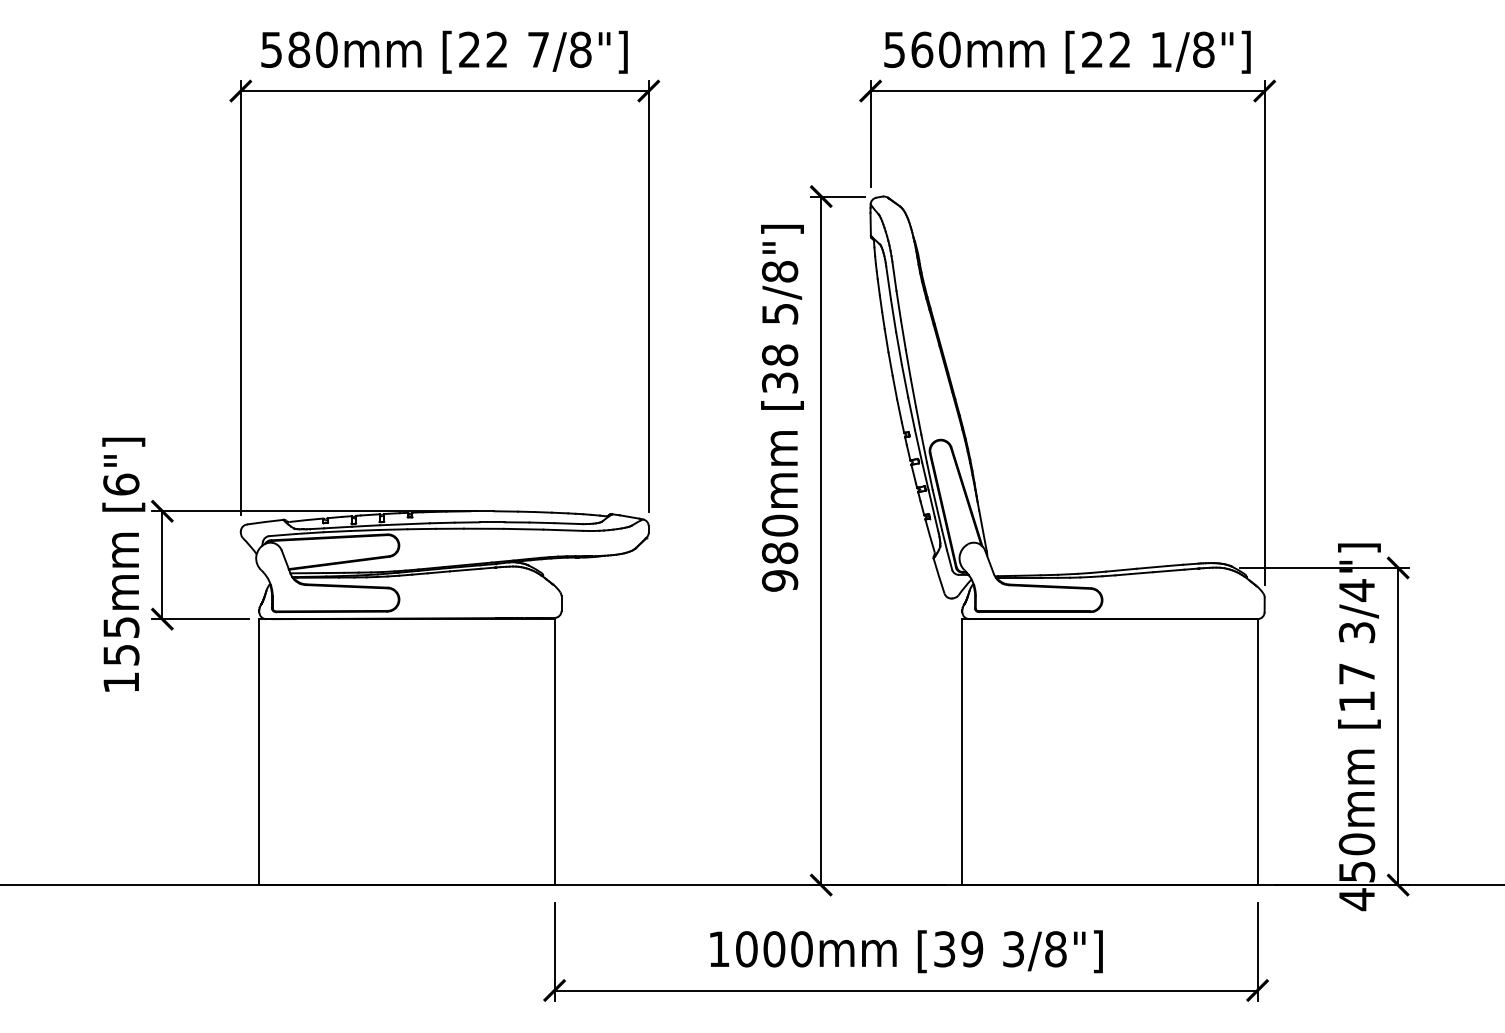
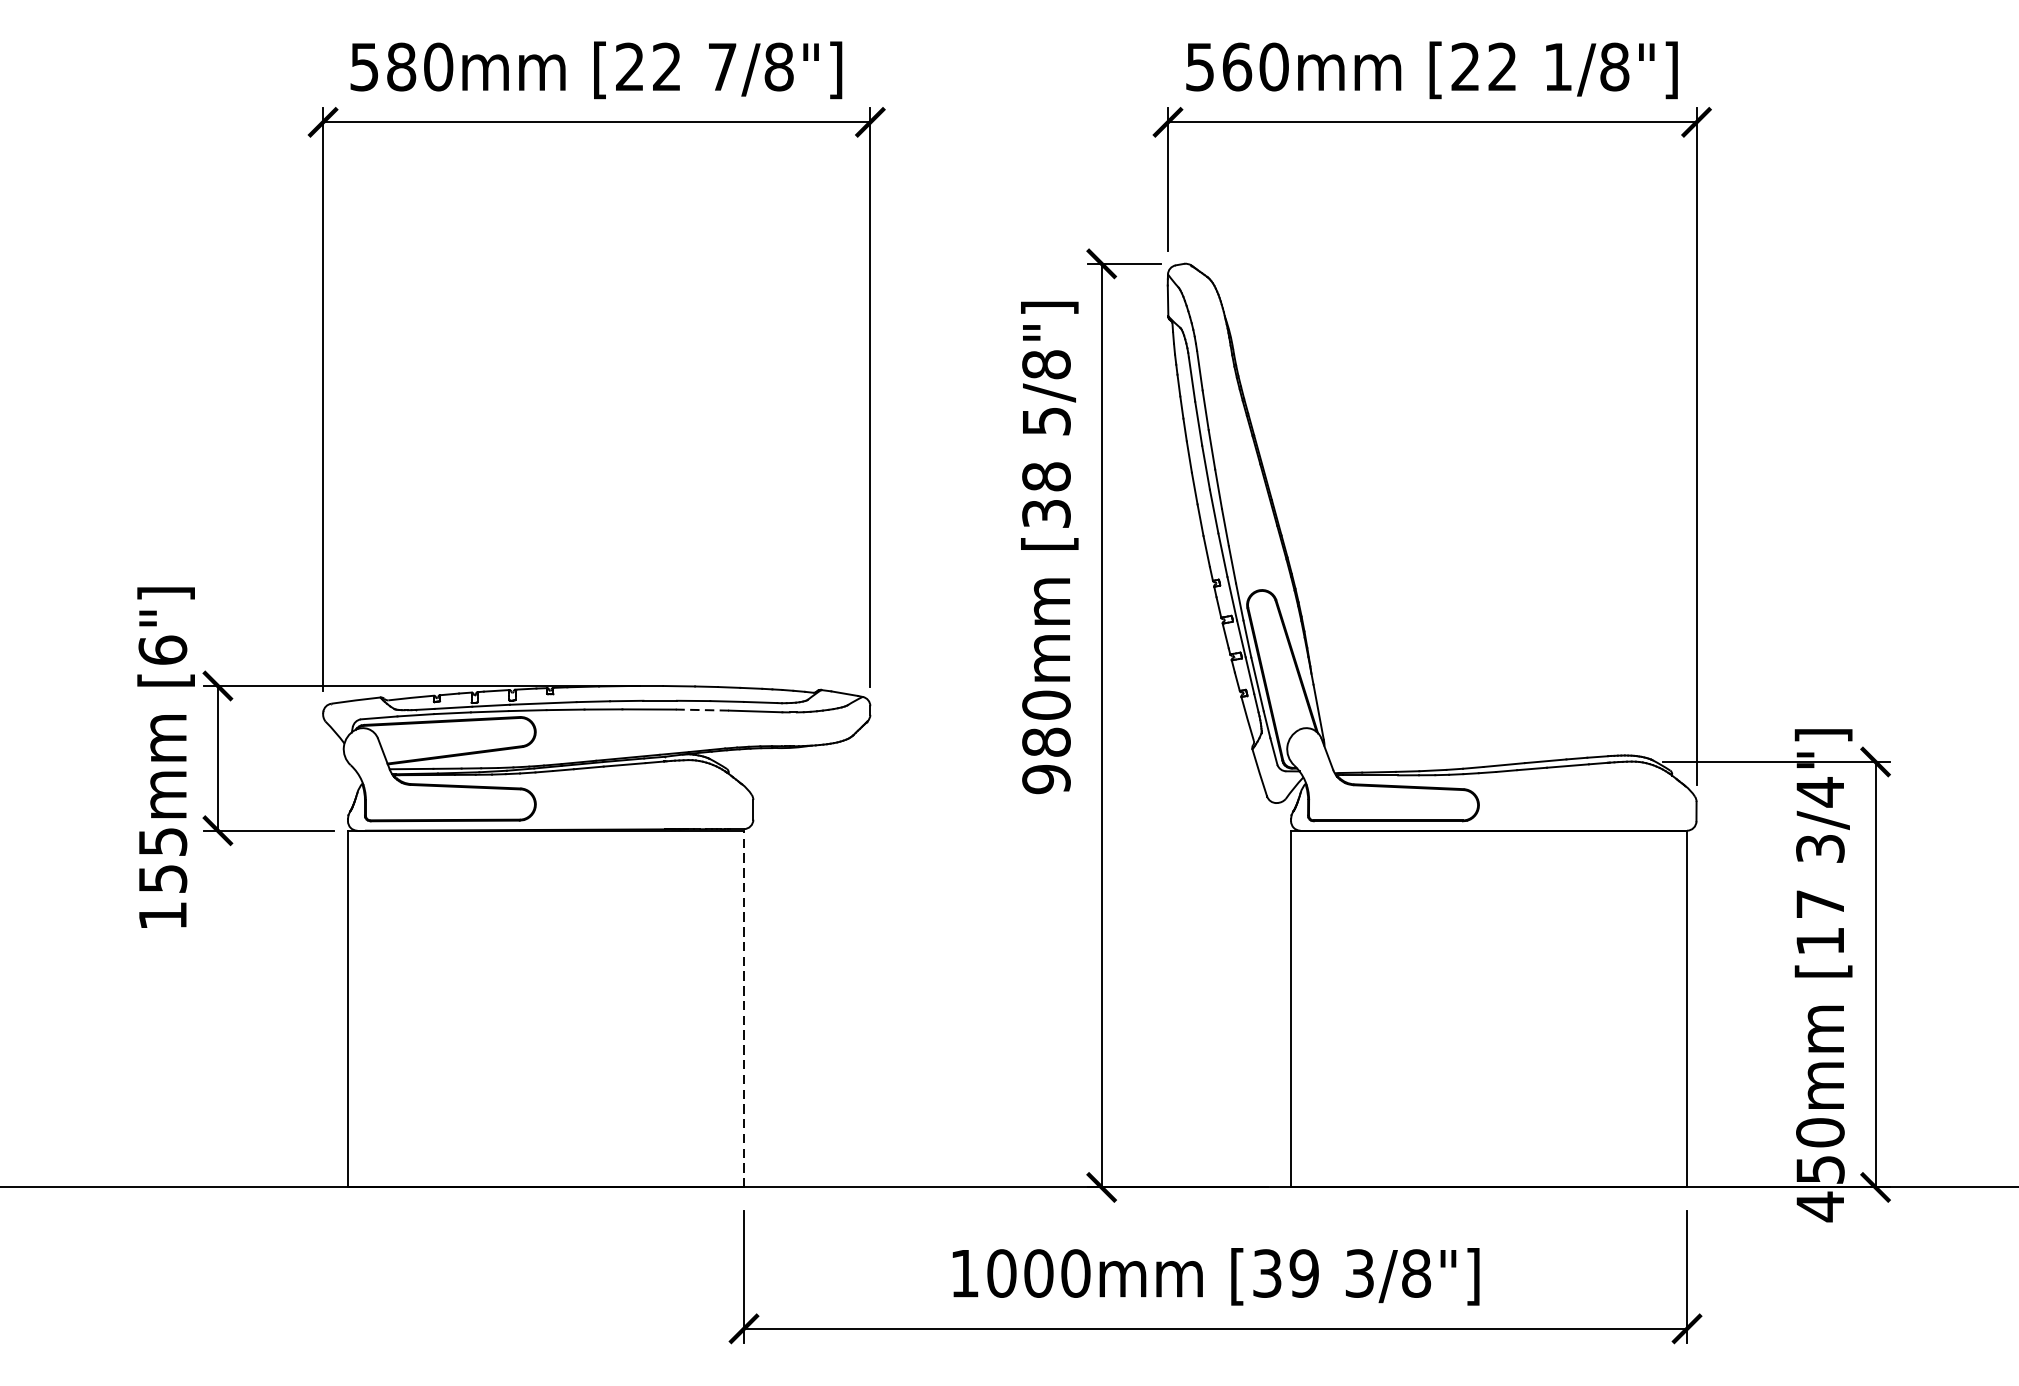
line: (523, 529) -> (702, 710), solid -> dashed
line: (554, 752) -> (743, 1009), solid -> dashed

